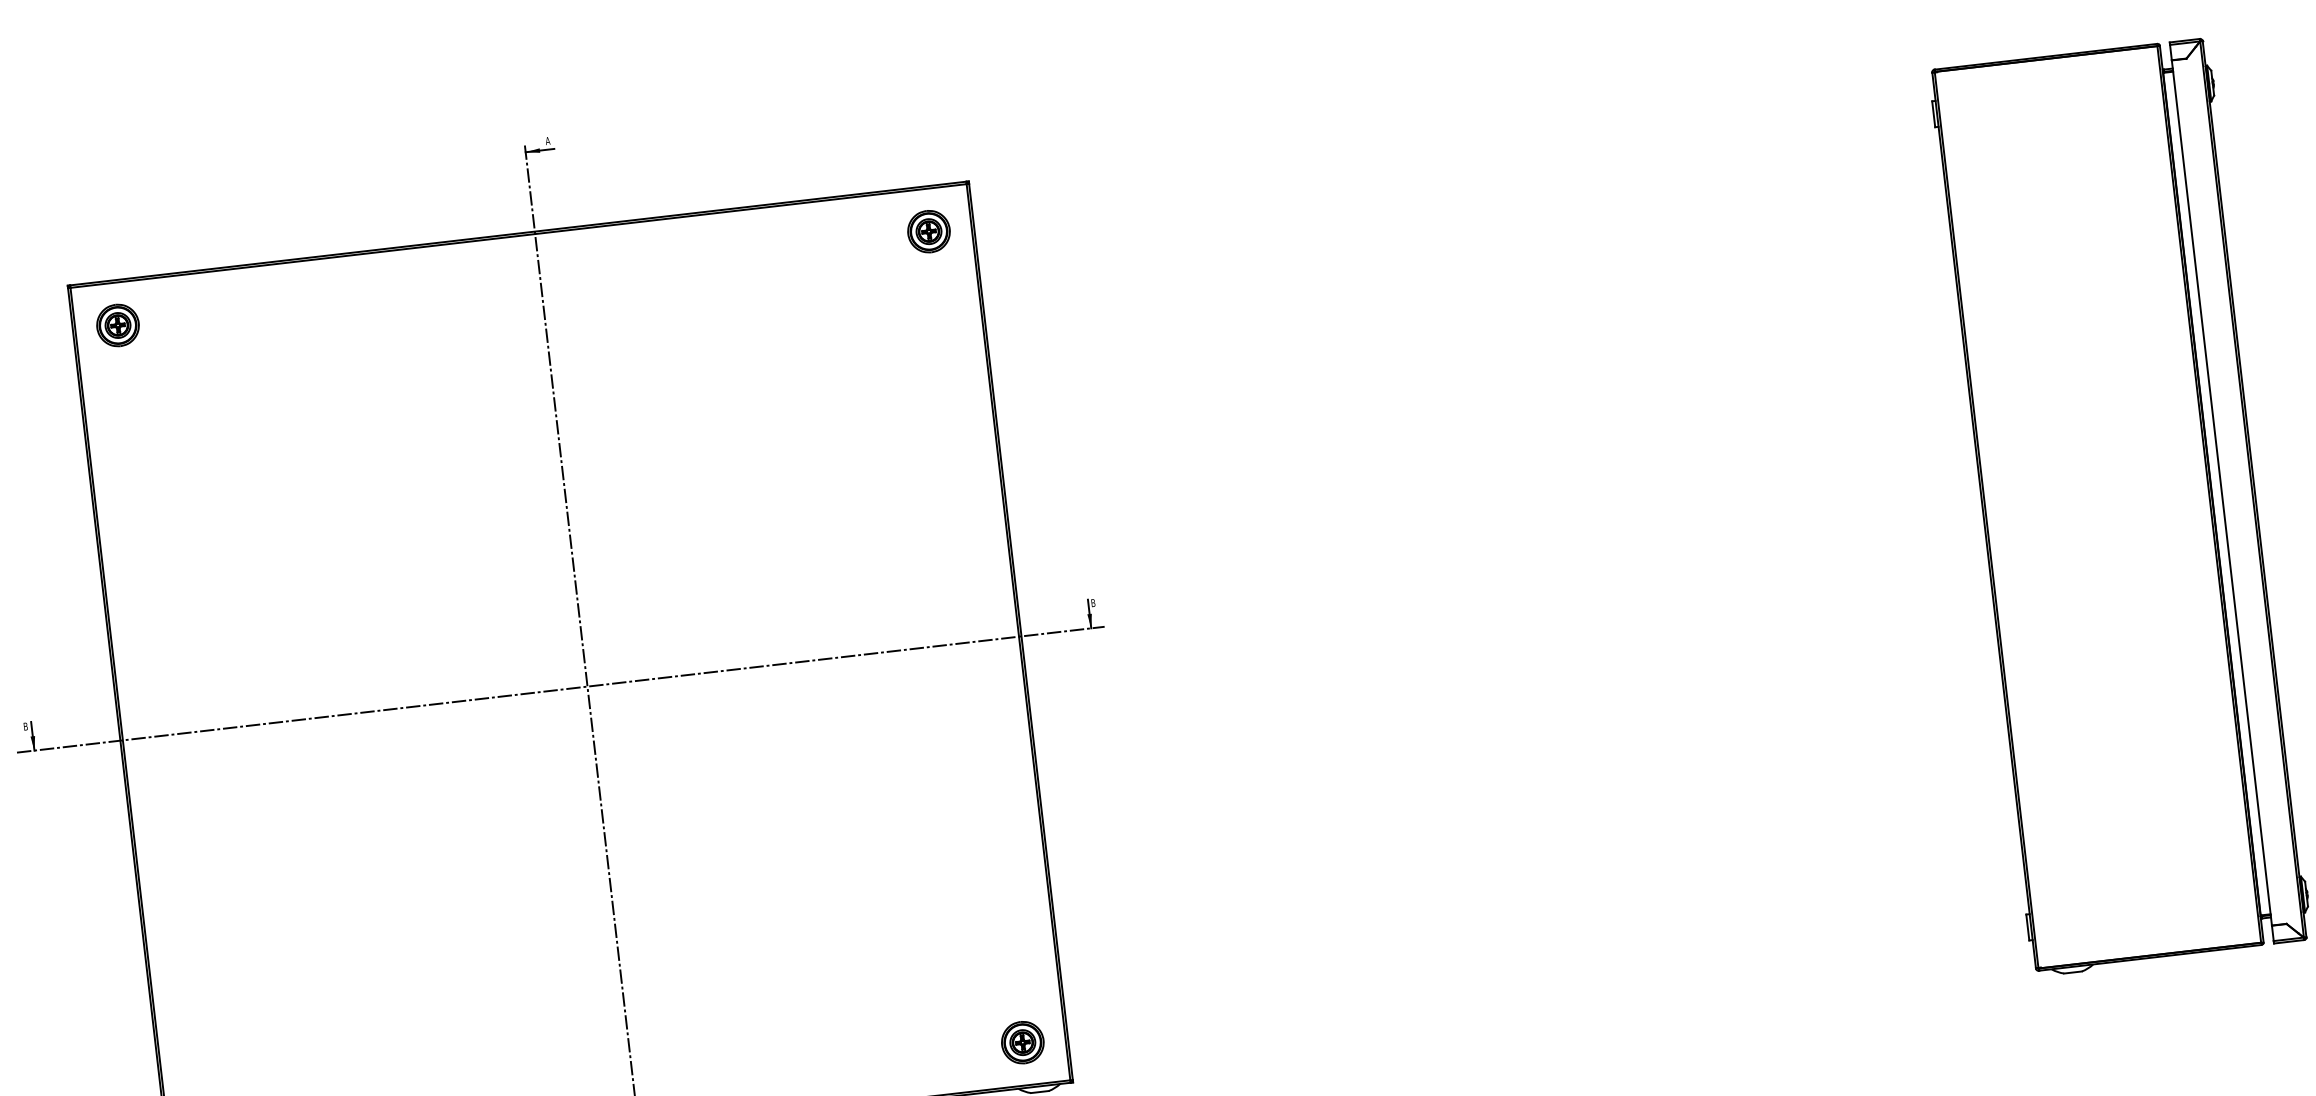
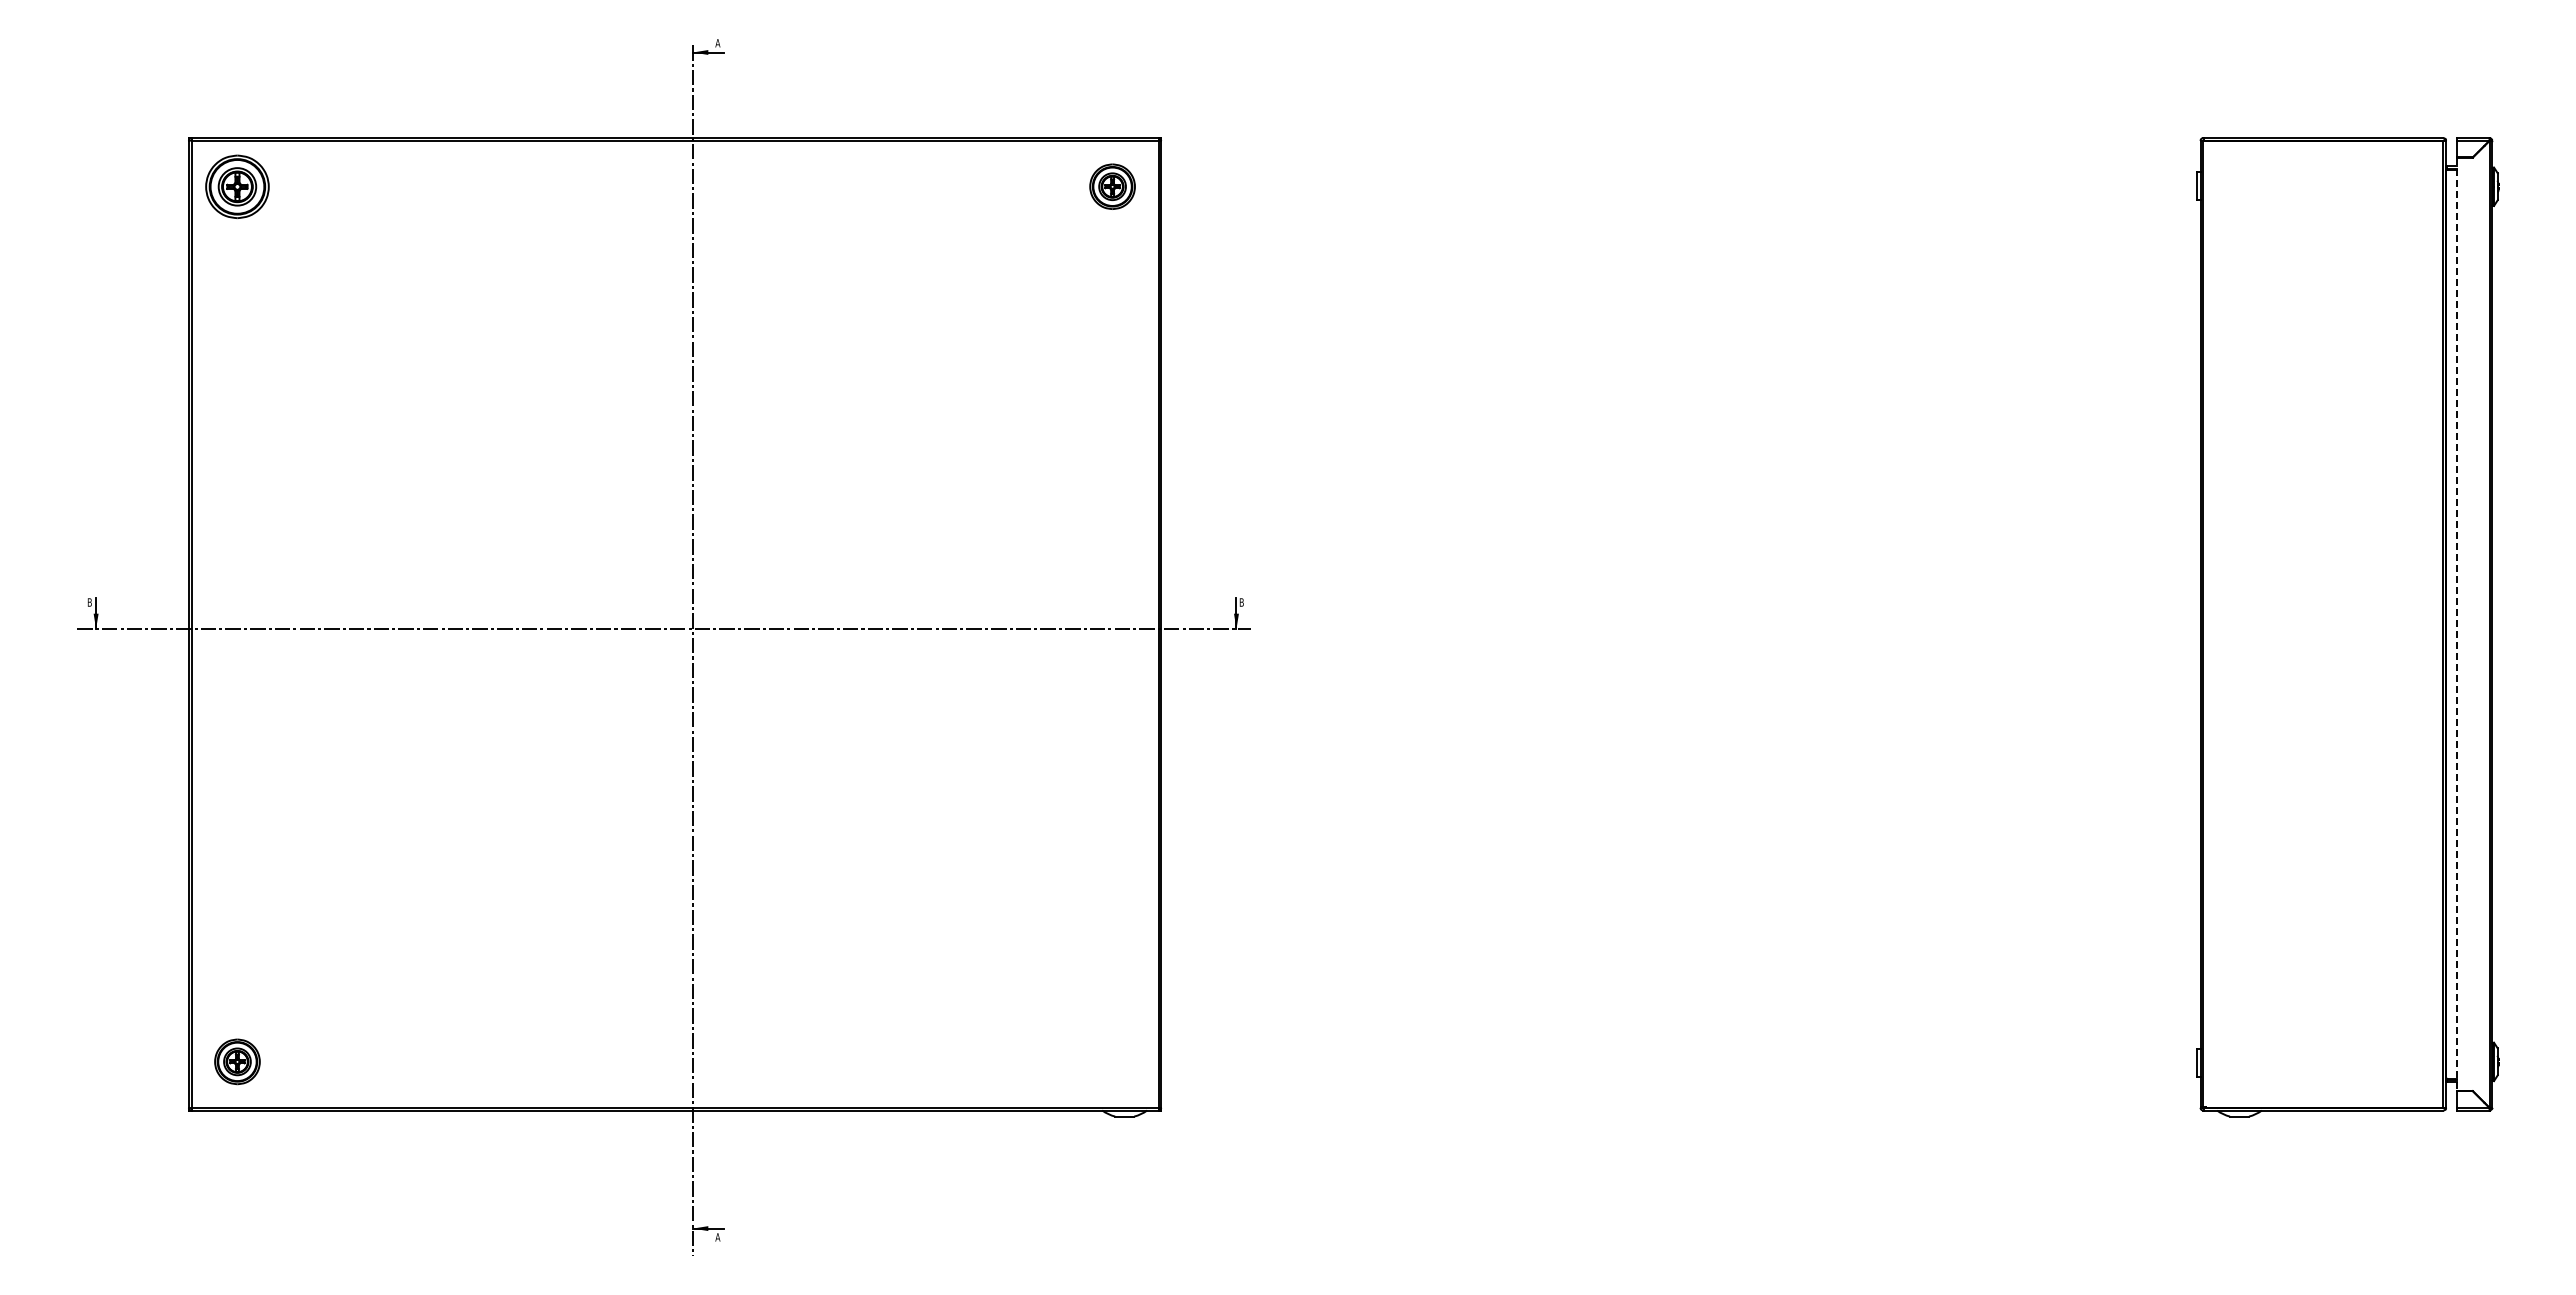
part: (118, 325) -> (237, 186), size x1.4
line: (2222, 493) -> (2457, 624), solid -> dashed
part: (1022, 1042) -> (1112, 1061), removed

